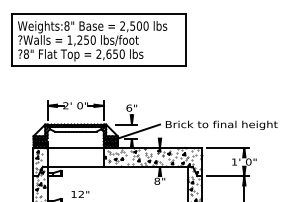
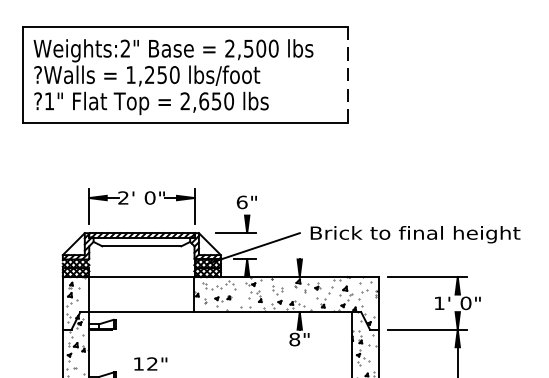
text: (66, 25) -> (124, 47), Weights:8" -> Weights:2"
line: (185, 40) -> (347, 75), solid -> dashed
text: (25, 53) -> (47, 100), ^I8" -> ^I1"

